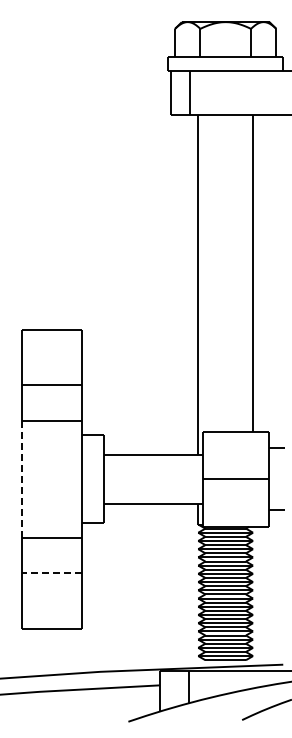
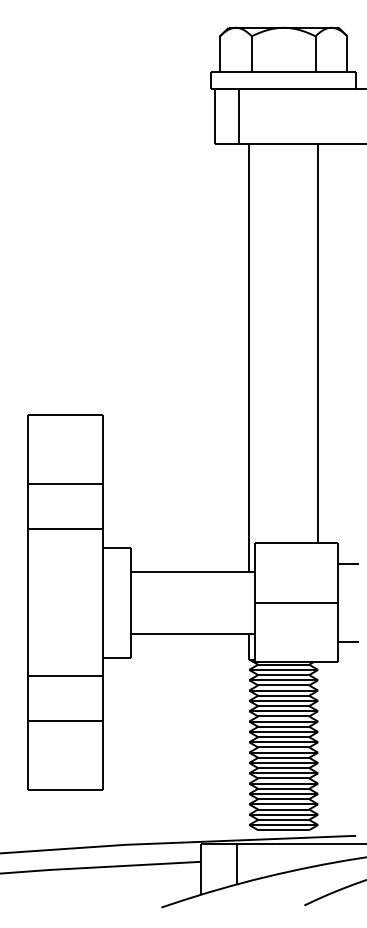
line: (22, 479) -> (28, 602), dashed -> solid
line: (51, 573) -> (64, 721), dashed -> solid

